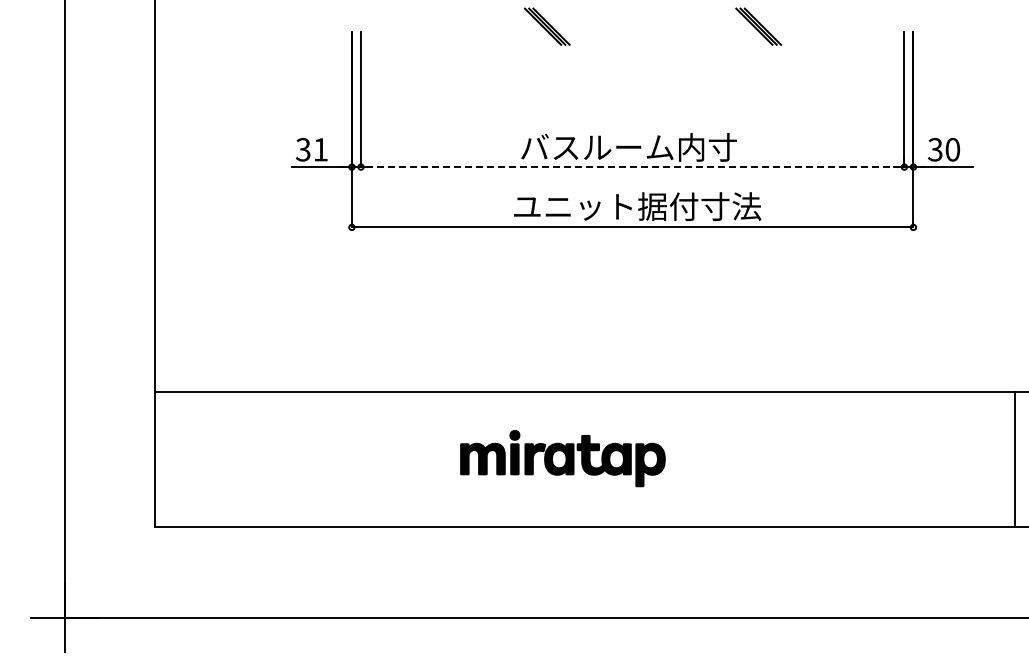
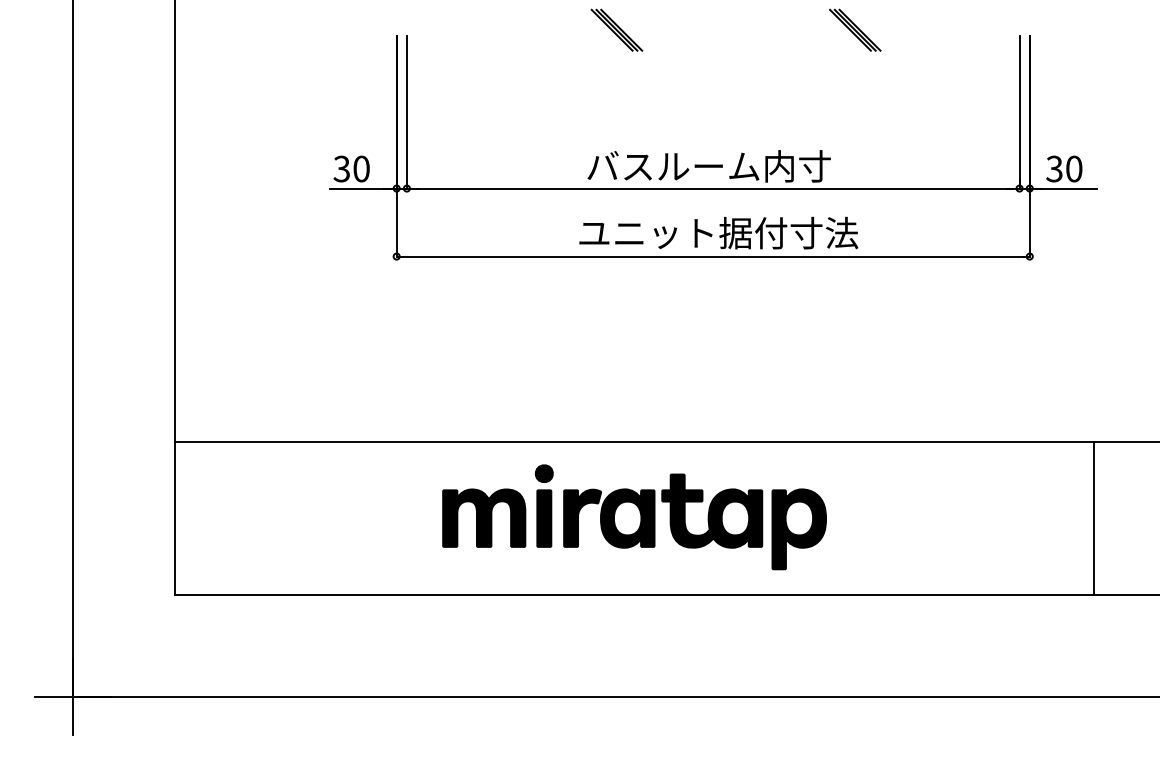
text: (320, 149) -> (361, 168), 31 -> 30
line: (633, 167) -> (714, 189), dashed -> solid
part: (562, 458) -> (634, 517), size x1.67
line: (1015, 459) -> (1094, 518), moved

